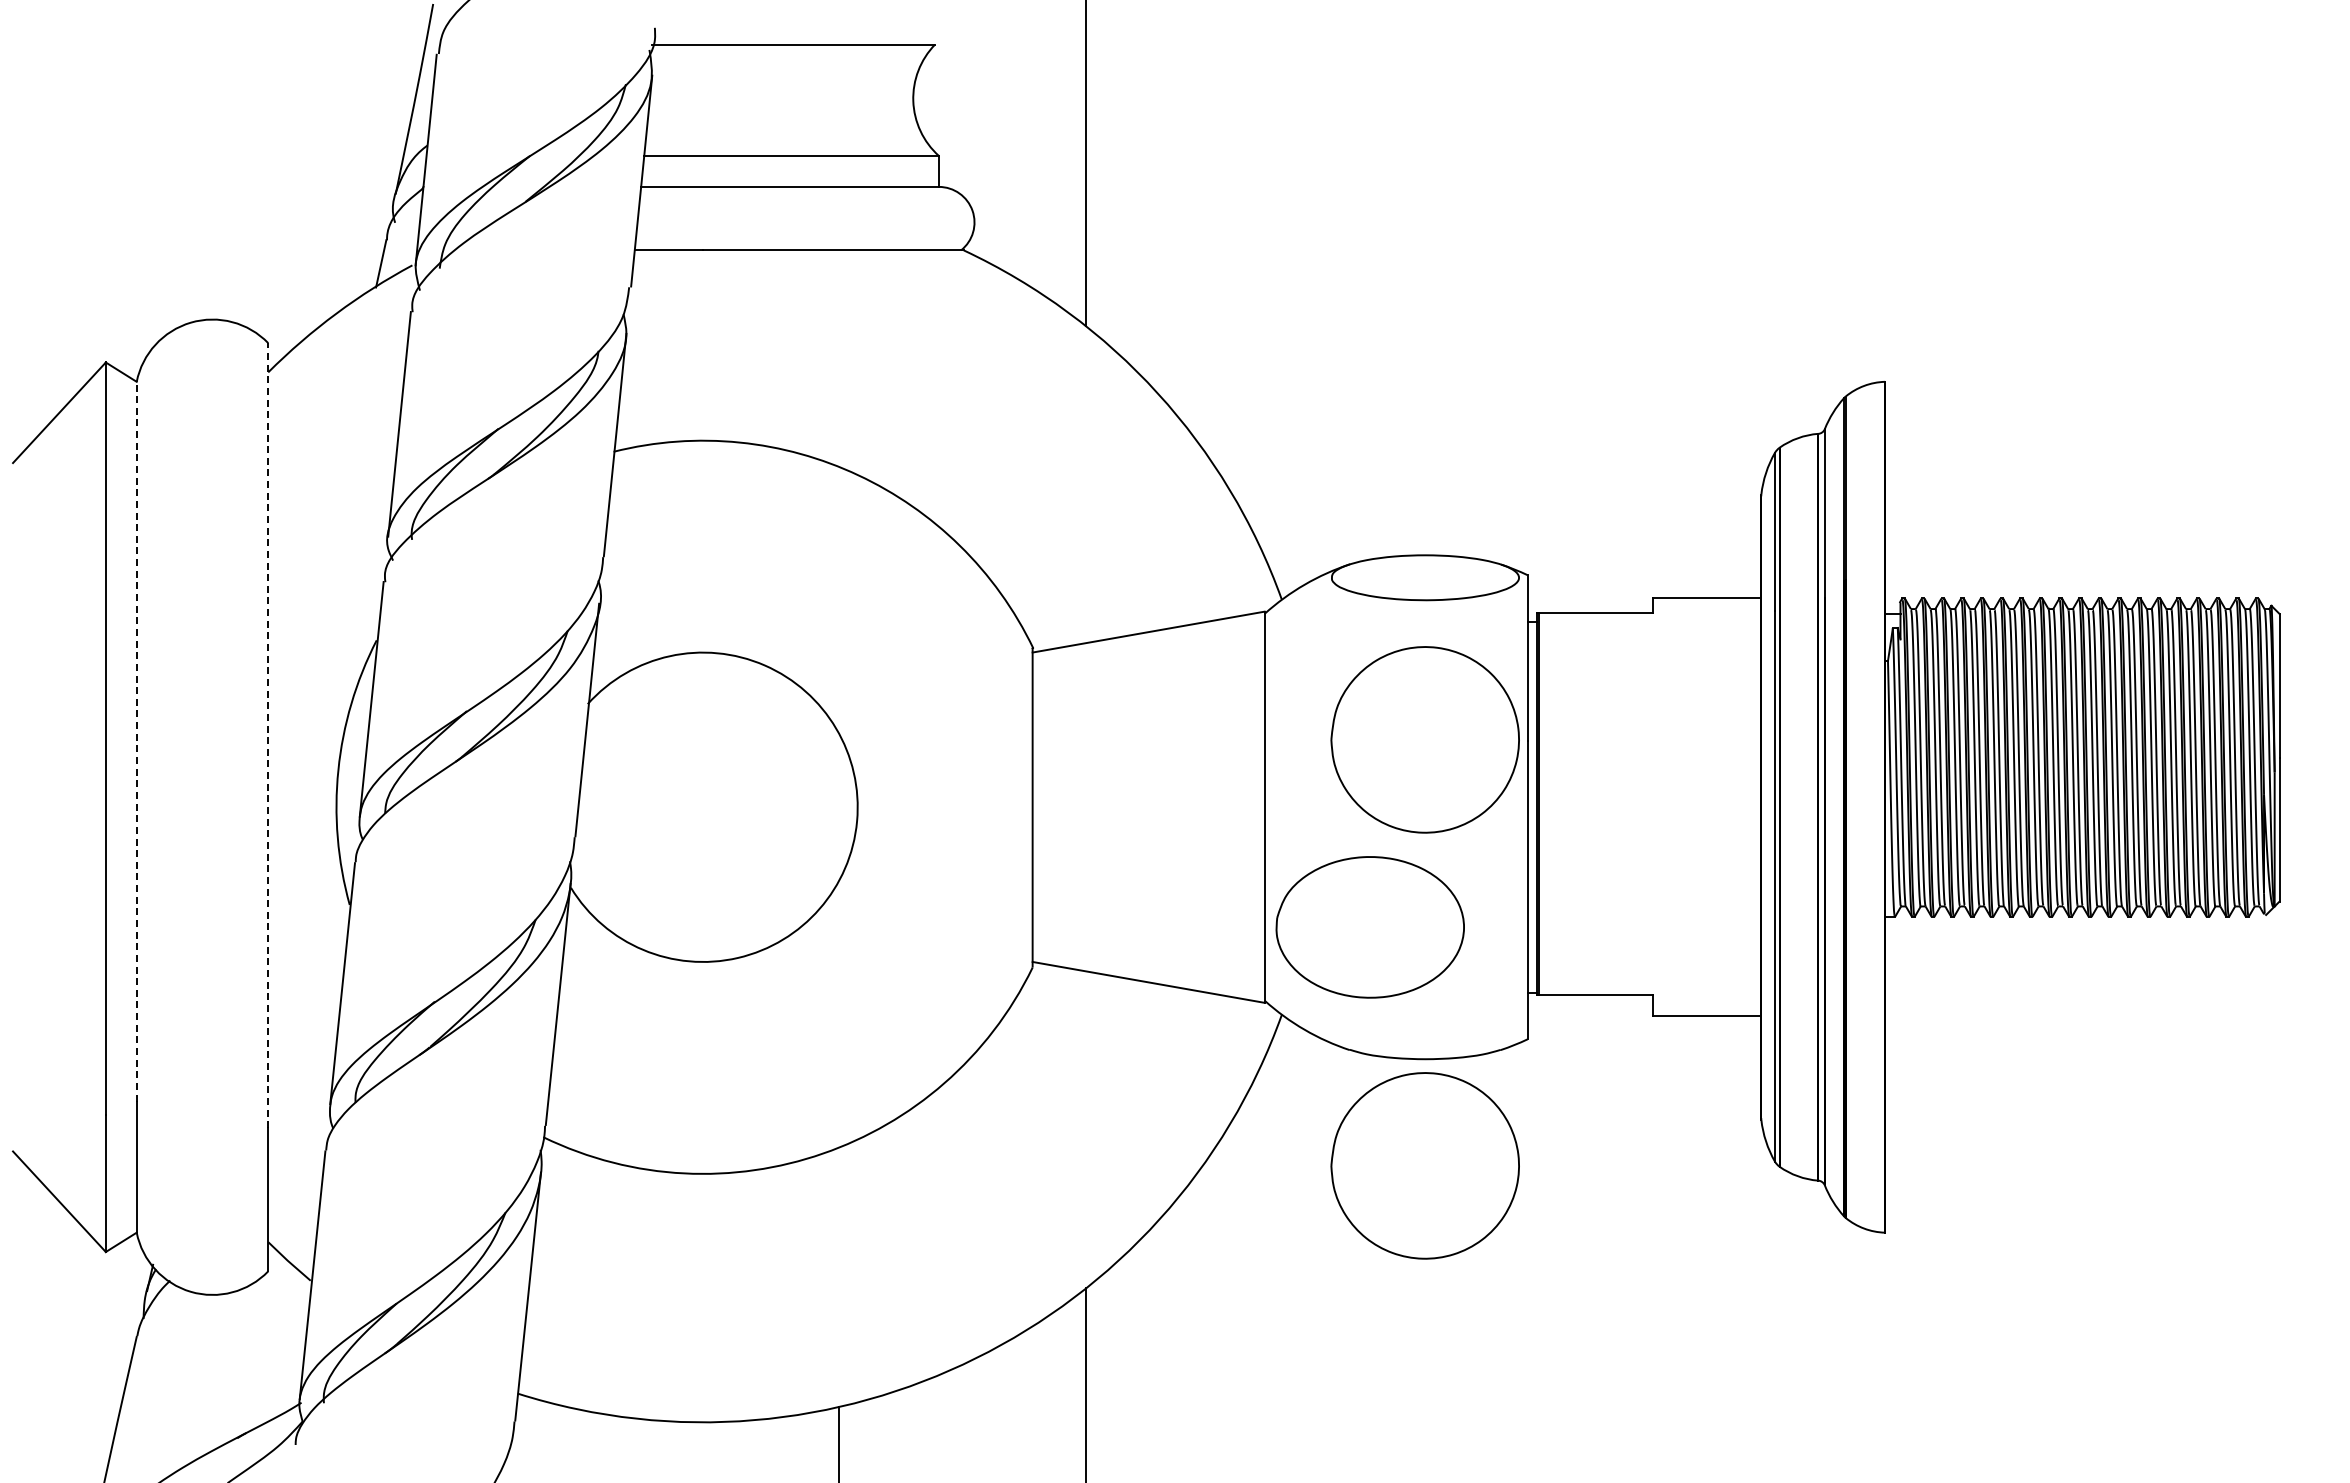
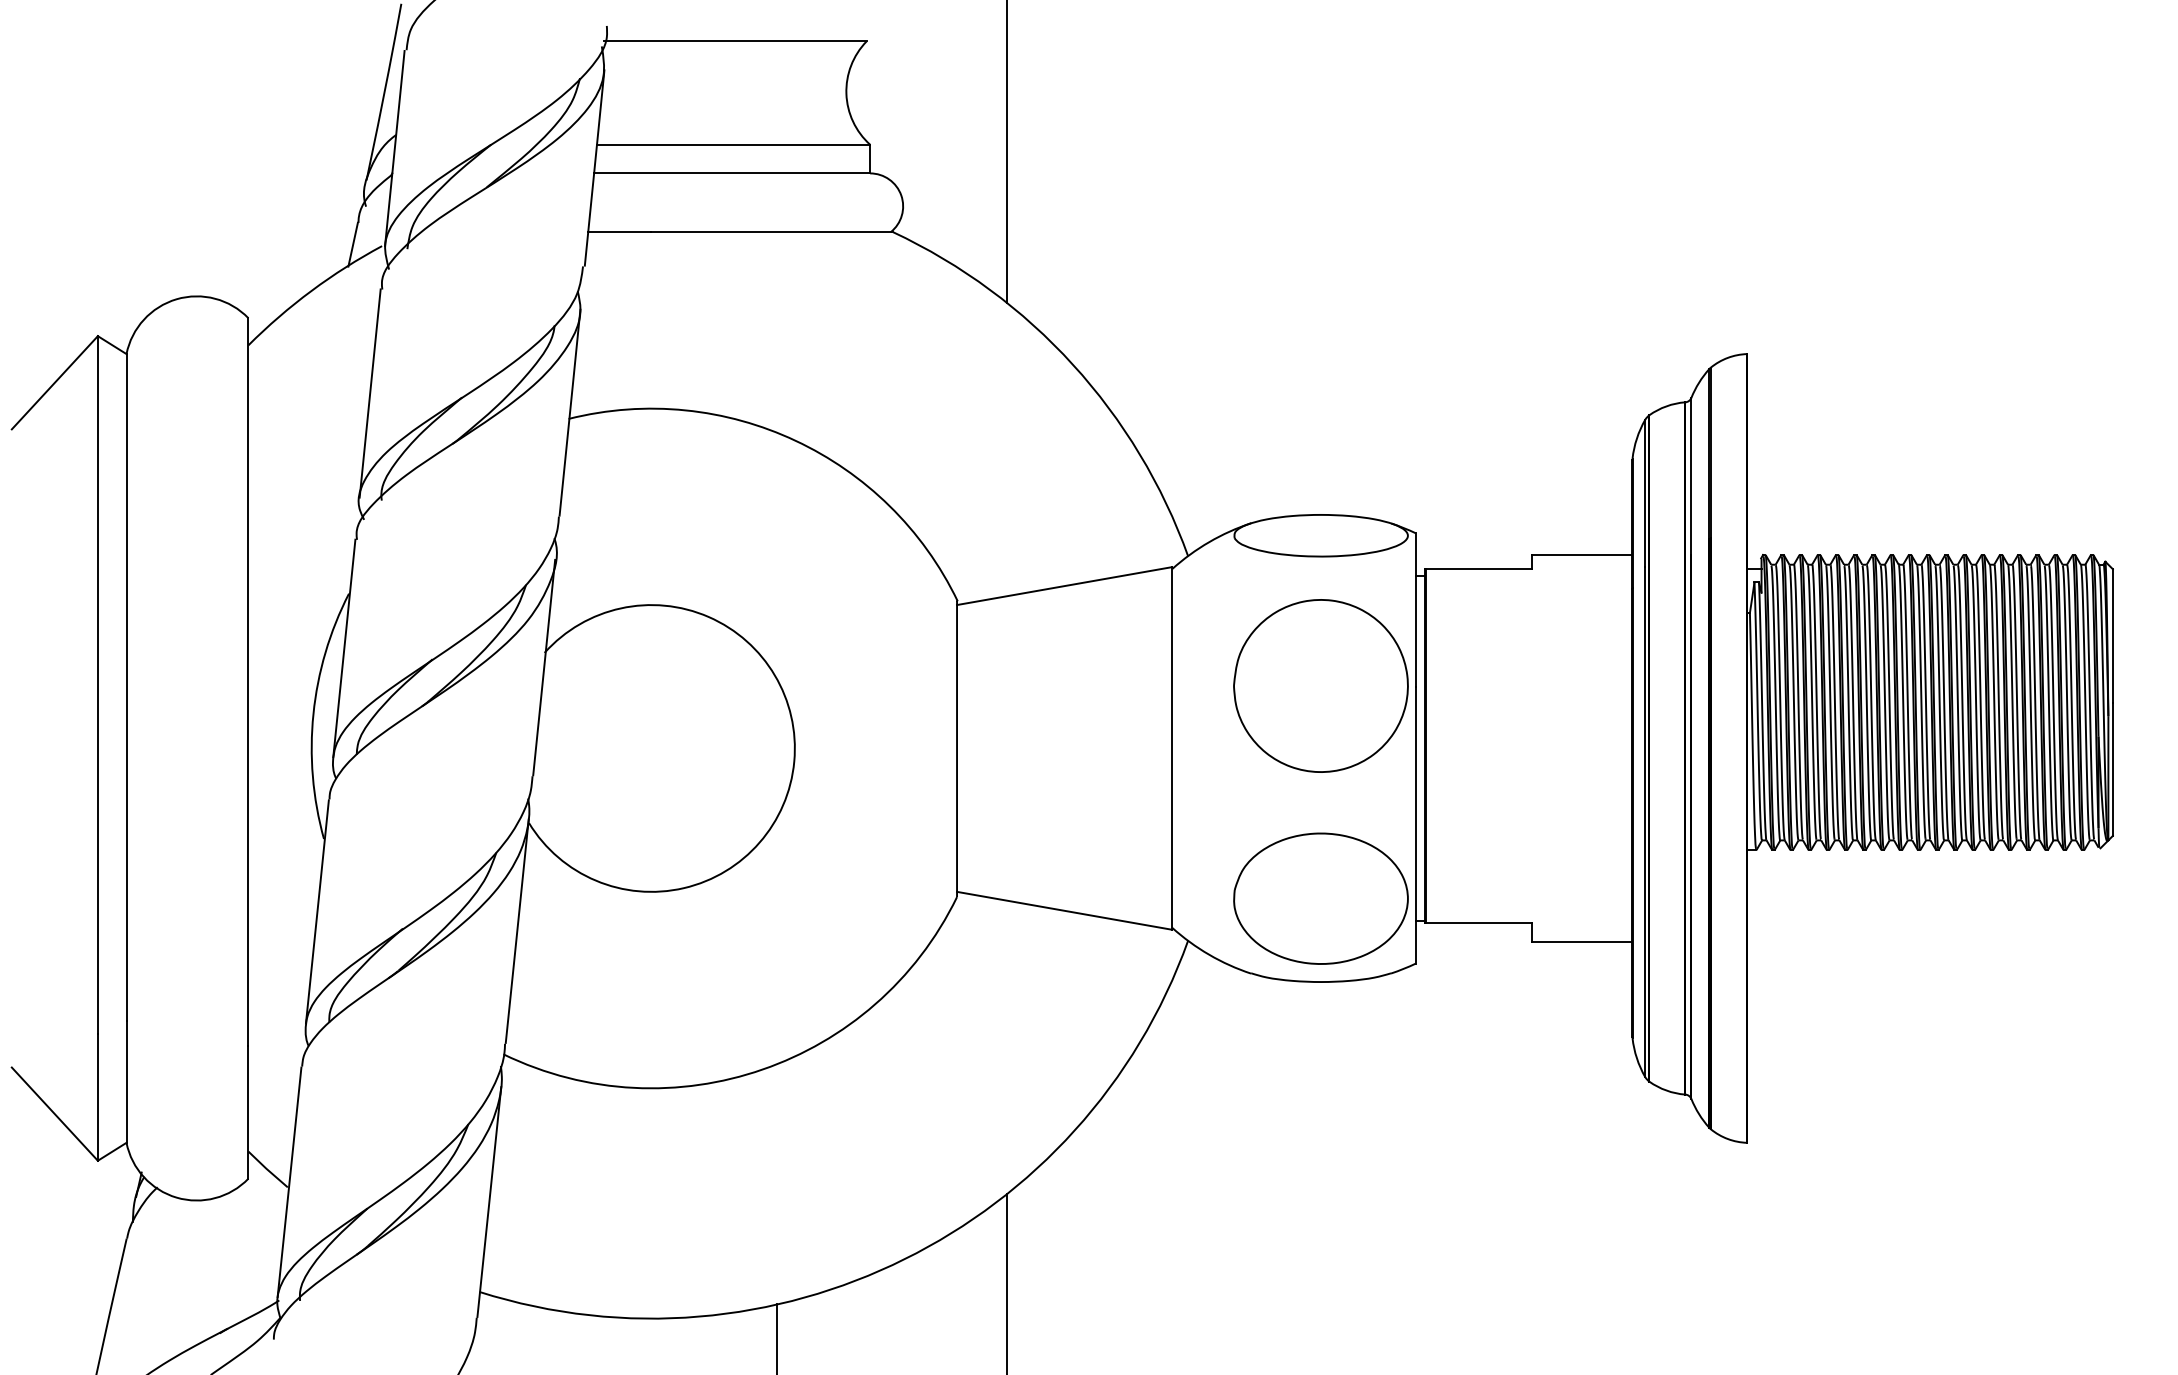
line: (268, 735) -> (248, 681), dashed -> solid
line: (136, 741) -> (126, 687), dashed -> solid
part: (1369, 927) -> (1320, 898), moved
part: (1424, 1165) -> (1320, 1080), removed

